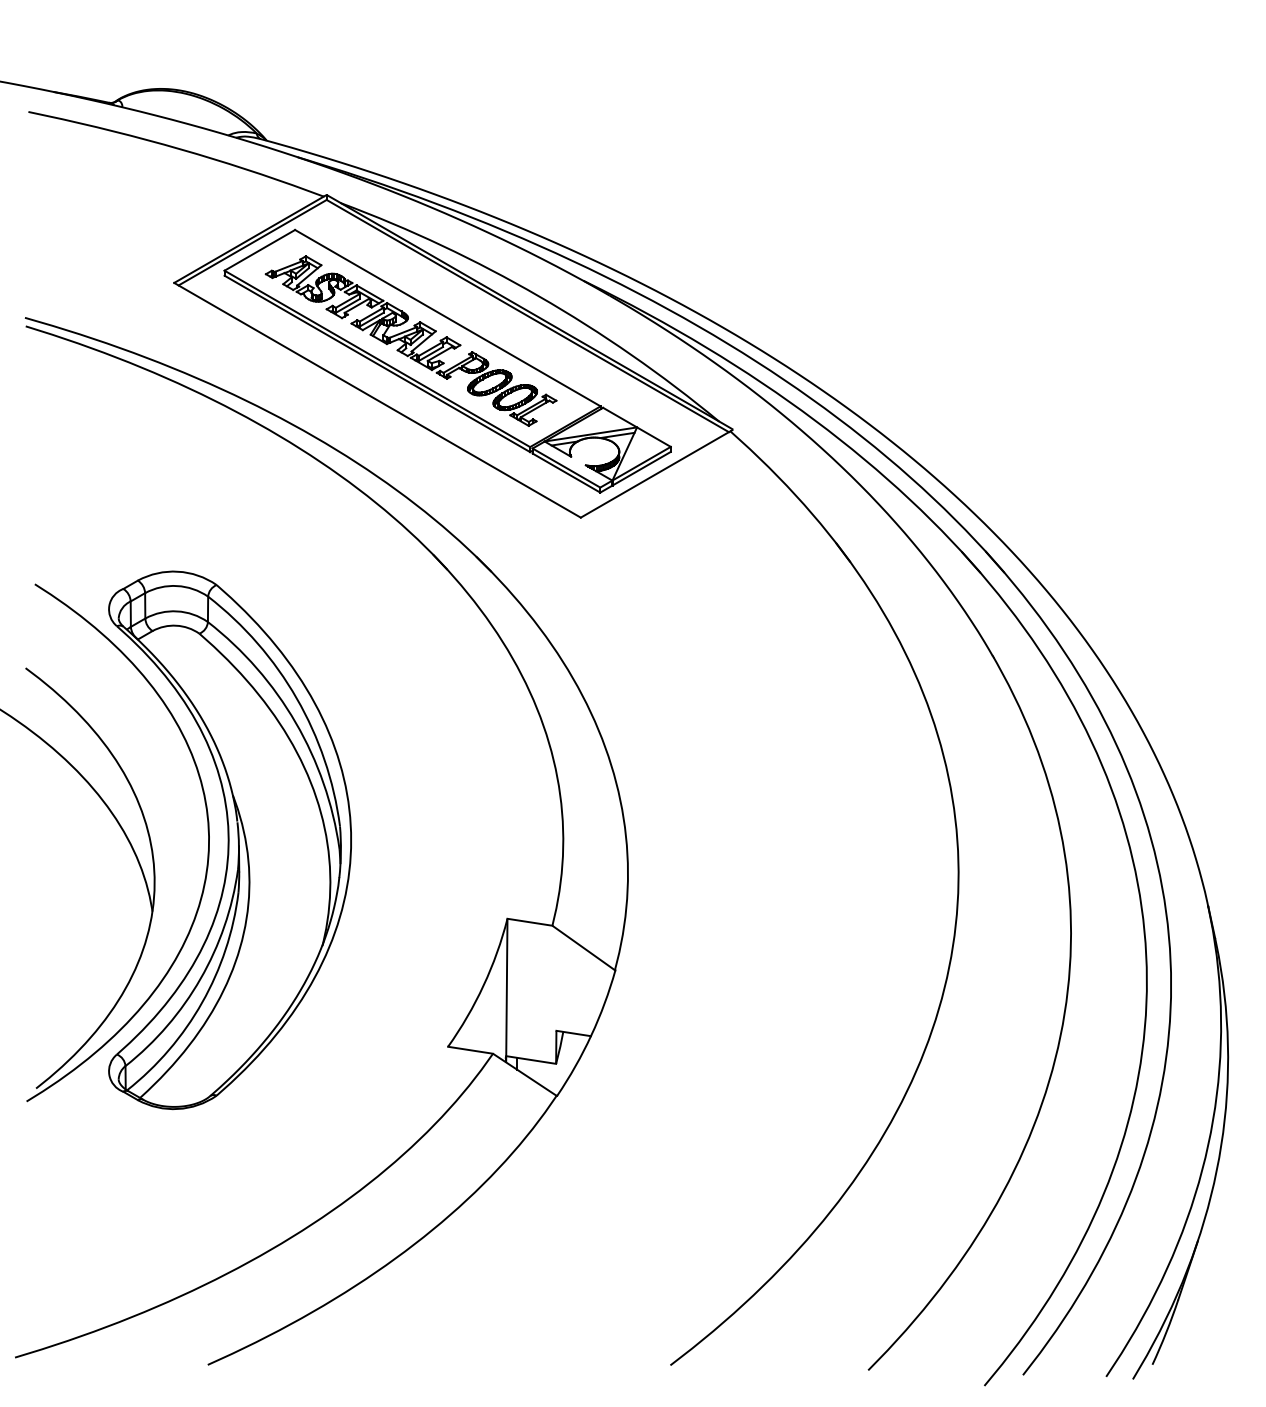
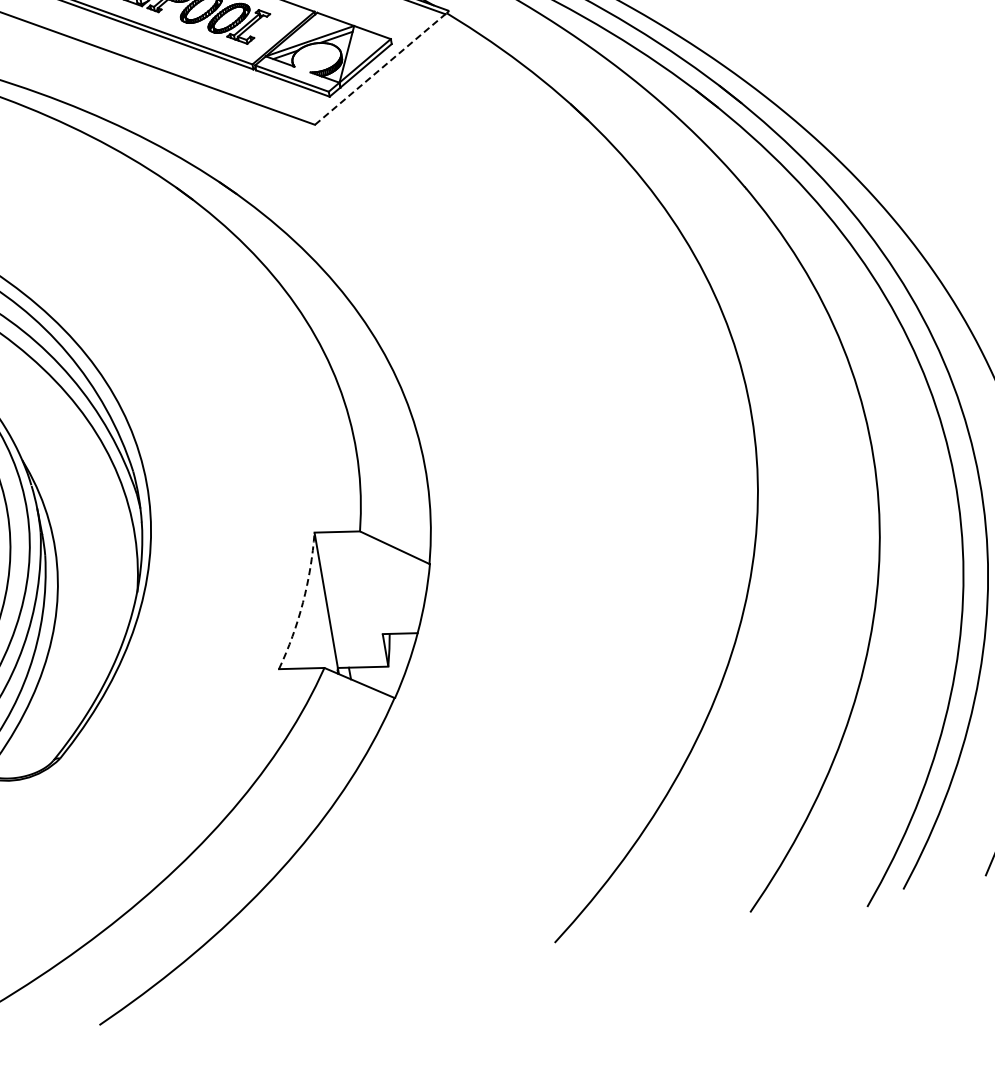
line: (656, 474) -> (381, 68), solid -> dashed
arc: (483, 985) -> (302, 602), solid -> dashed

